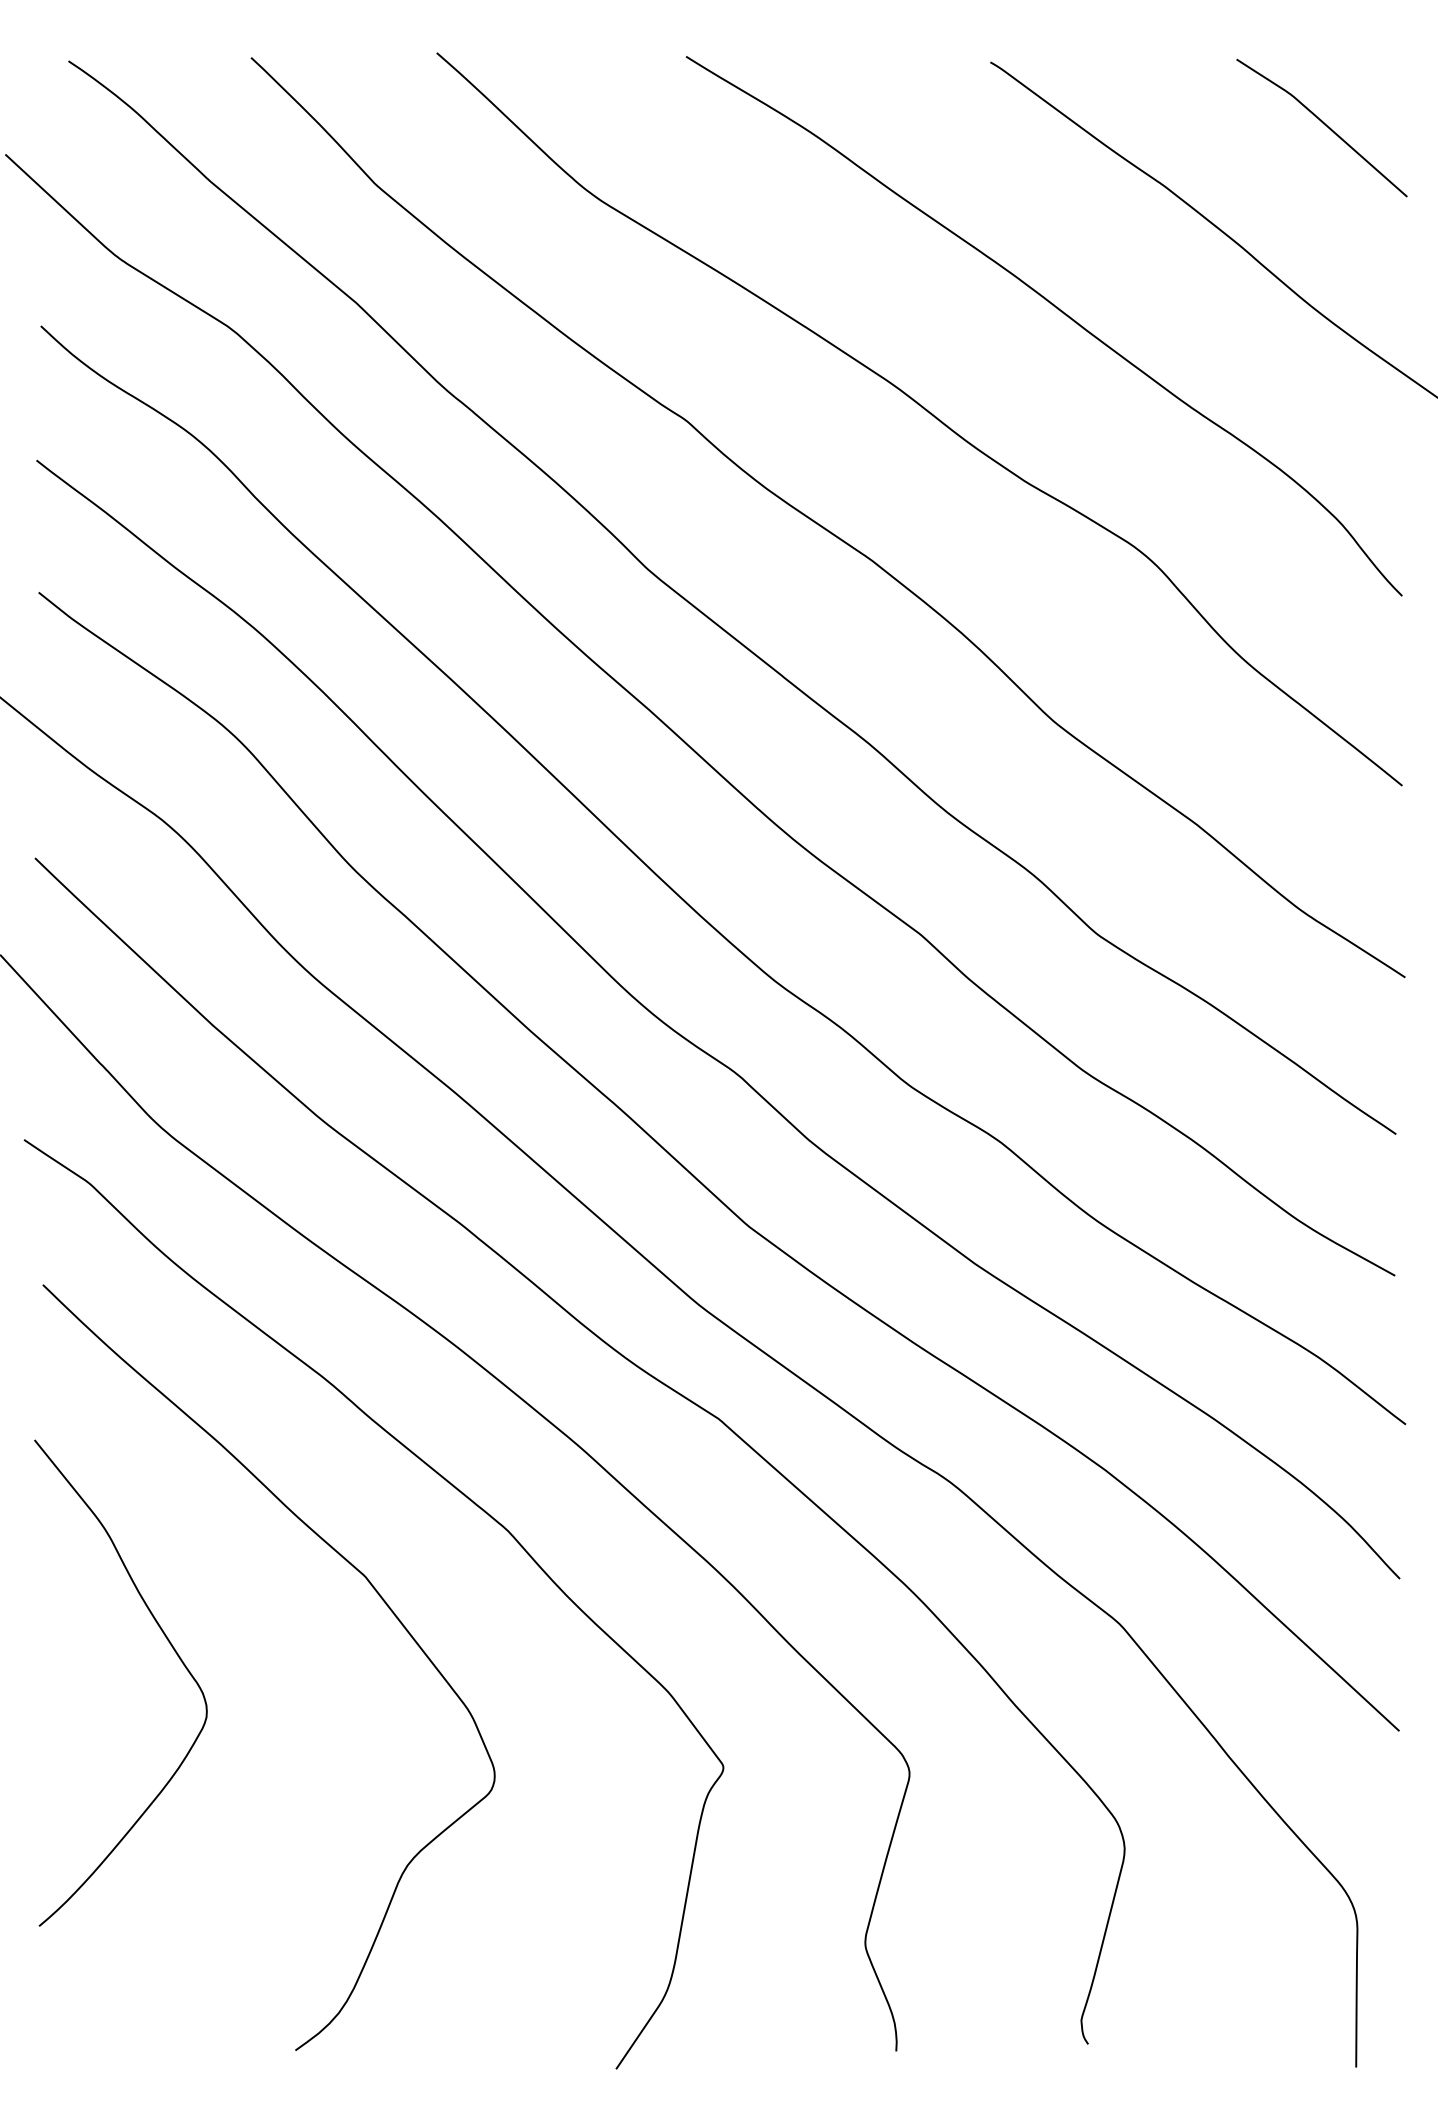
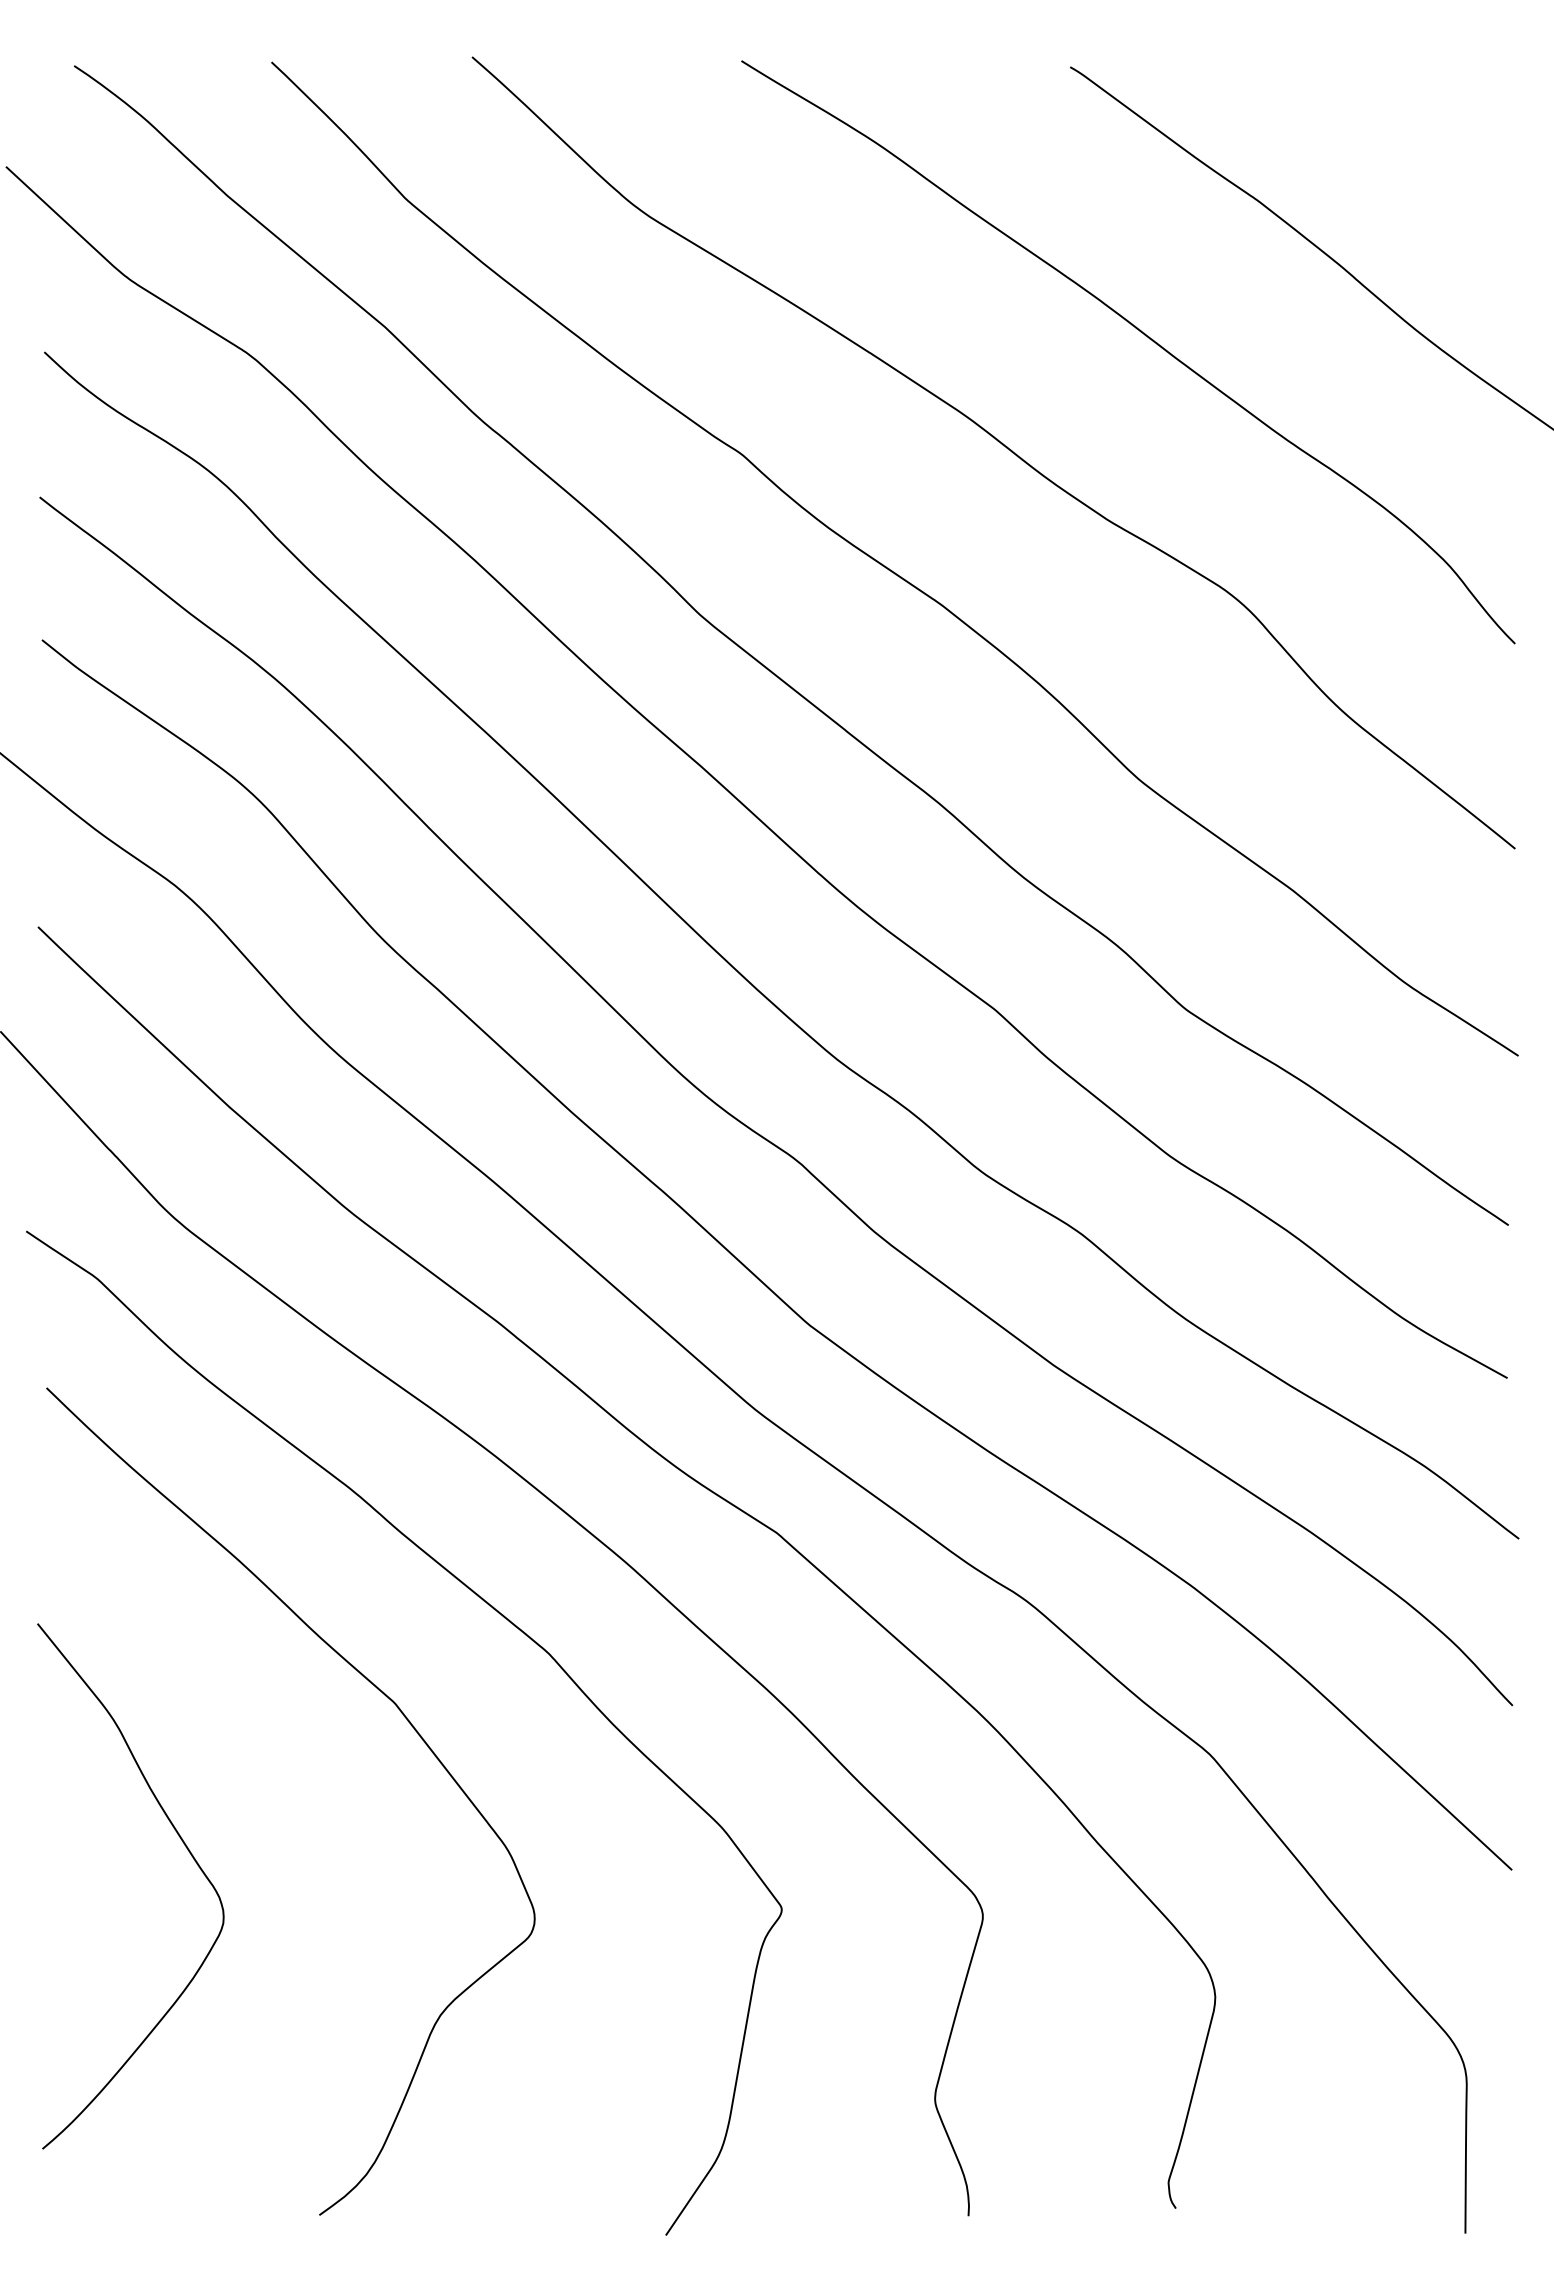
curve: (1323, 124) -> (1430, 134), removed
curve: (172, 1648) -> (186, 1848), moved

